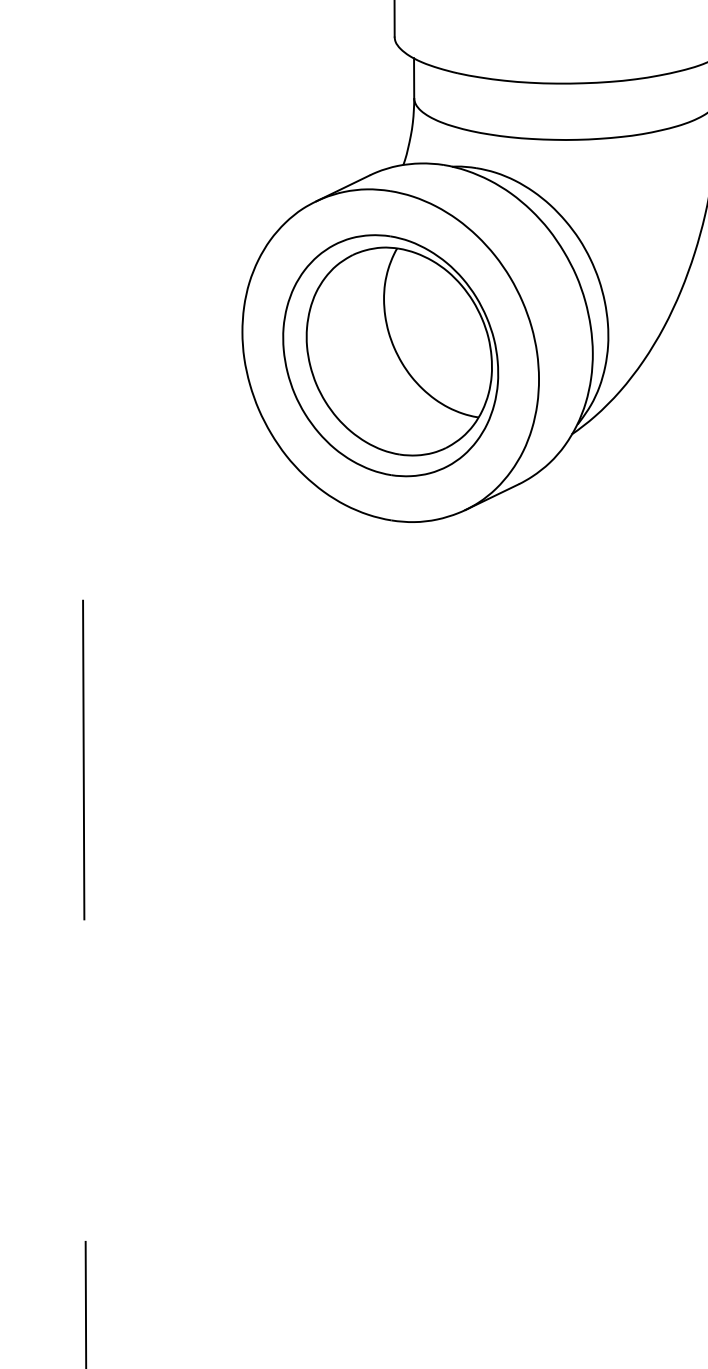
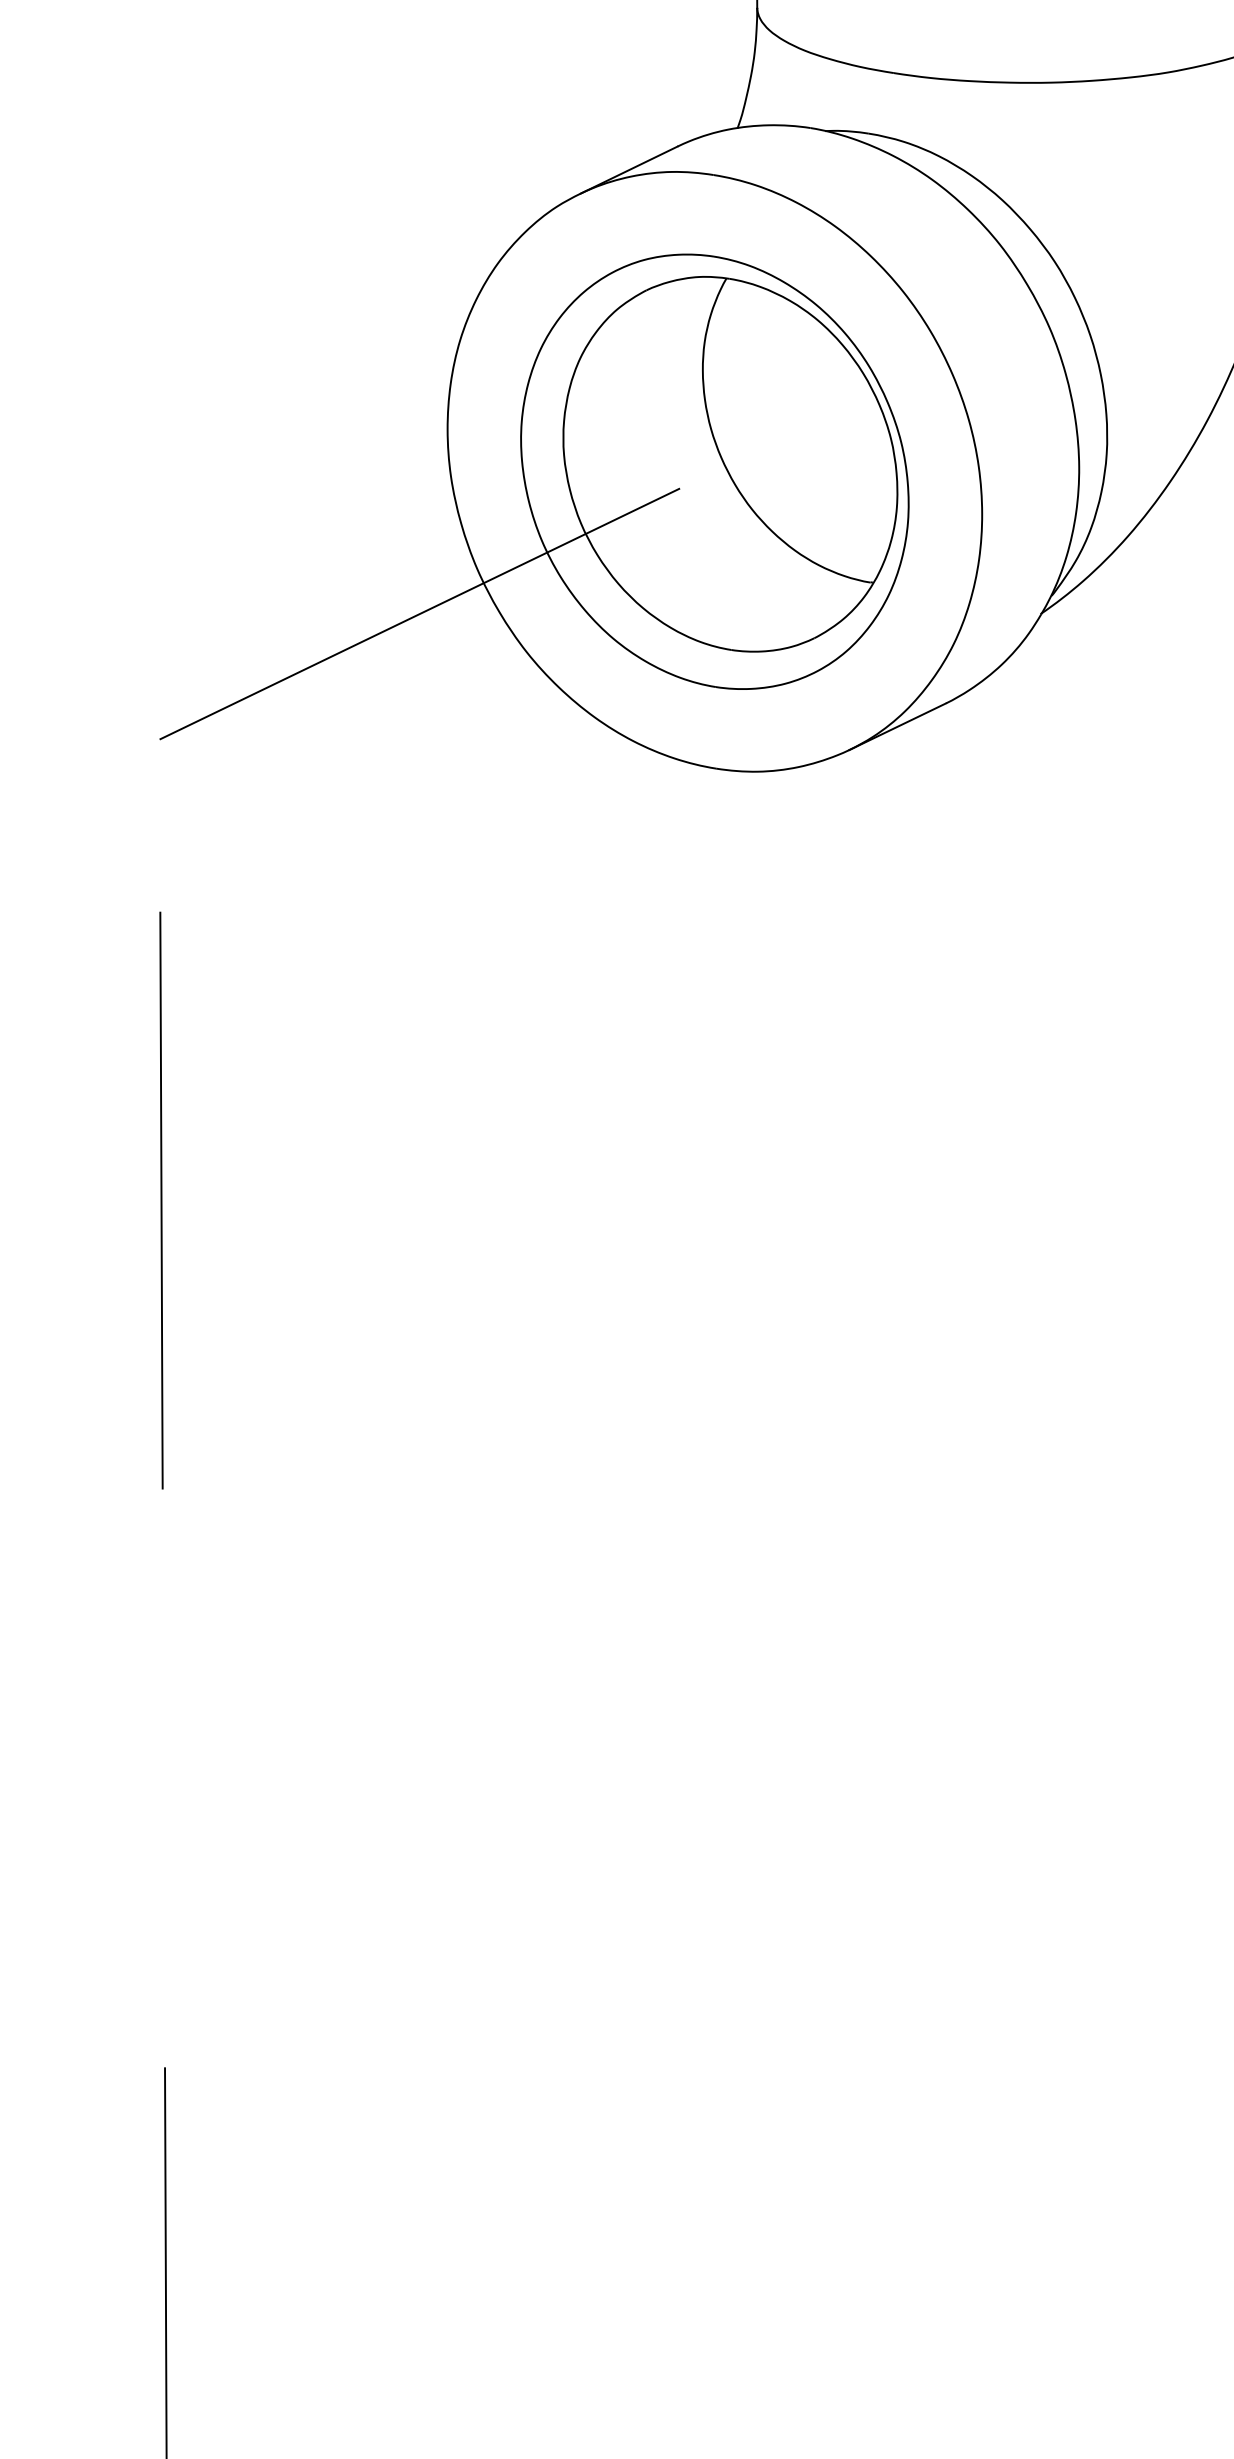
line: (236, 429) -> (436, 604), added

